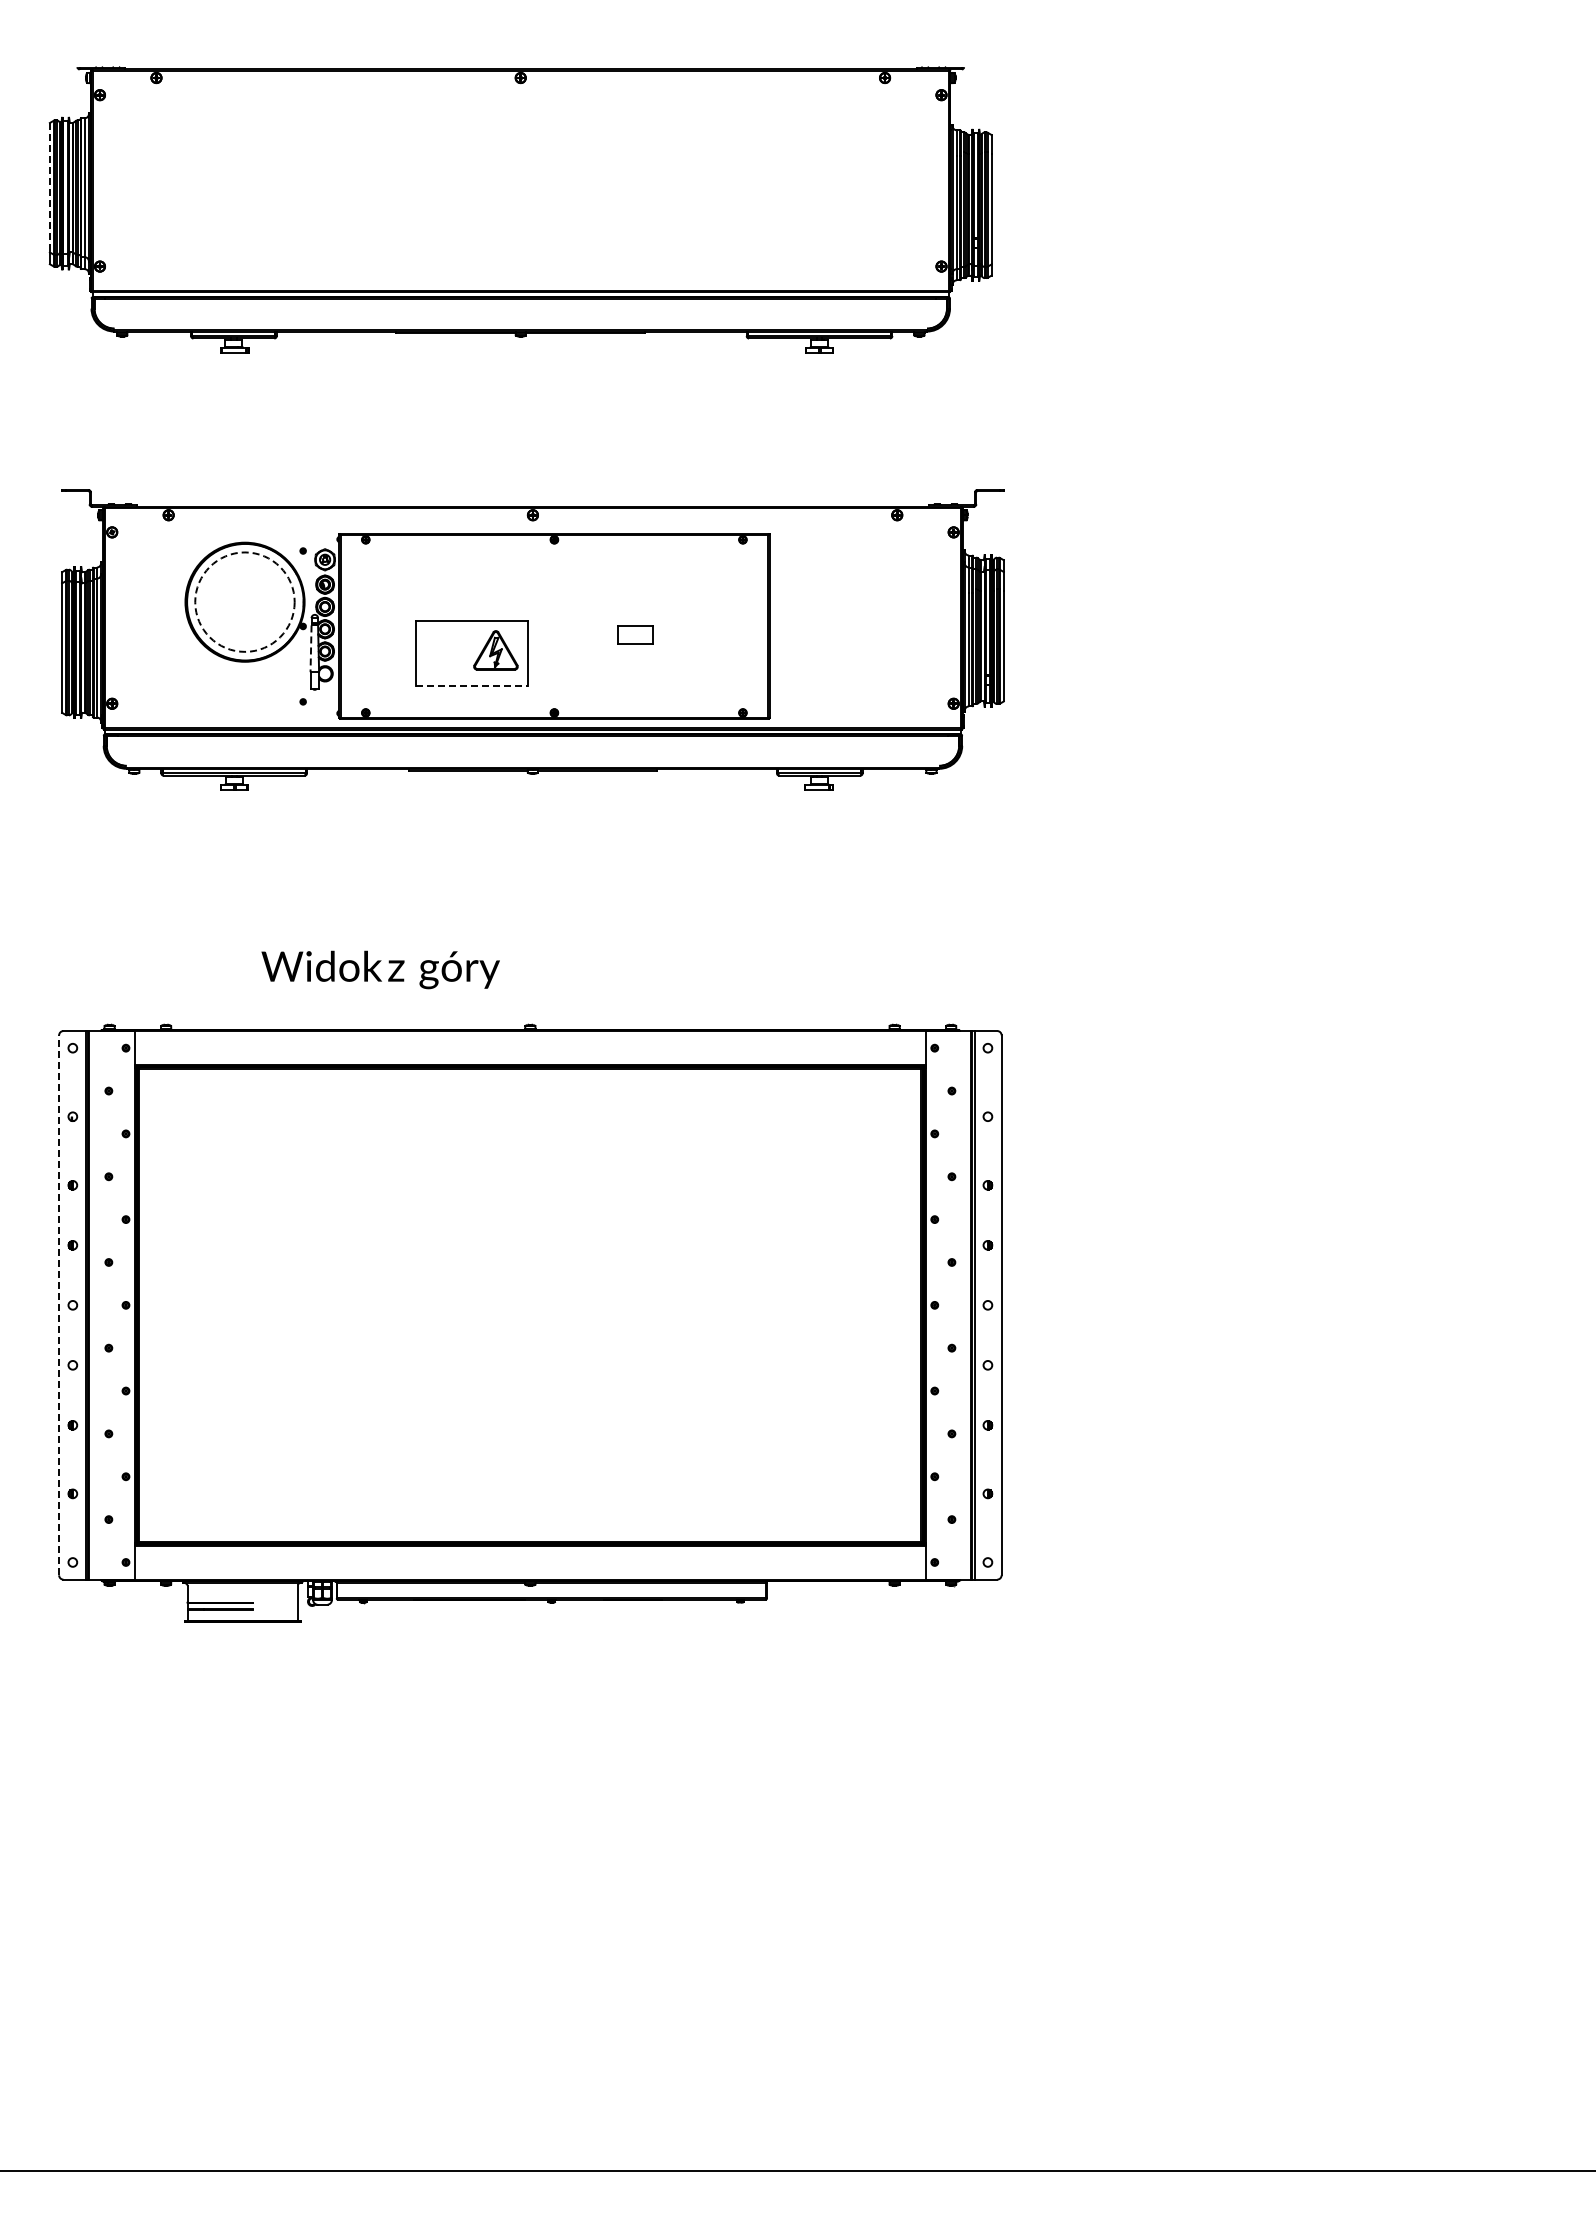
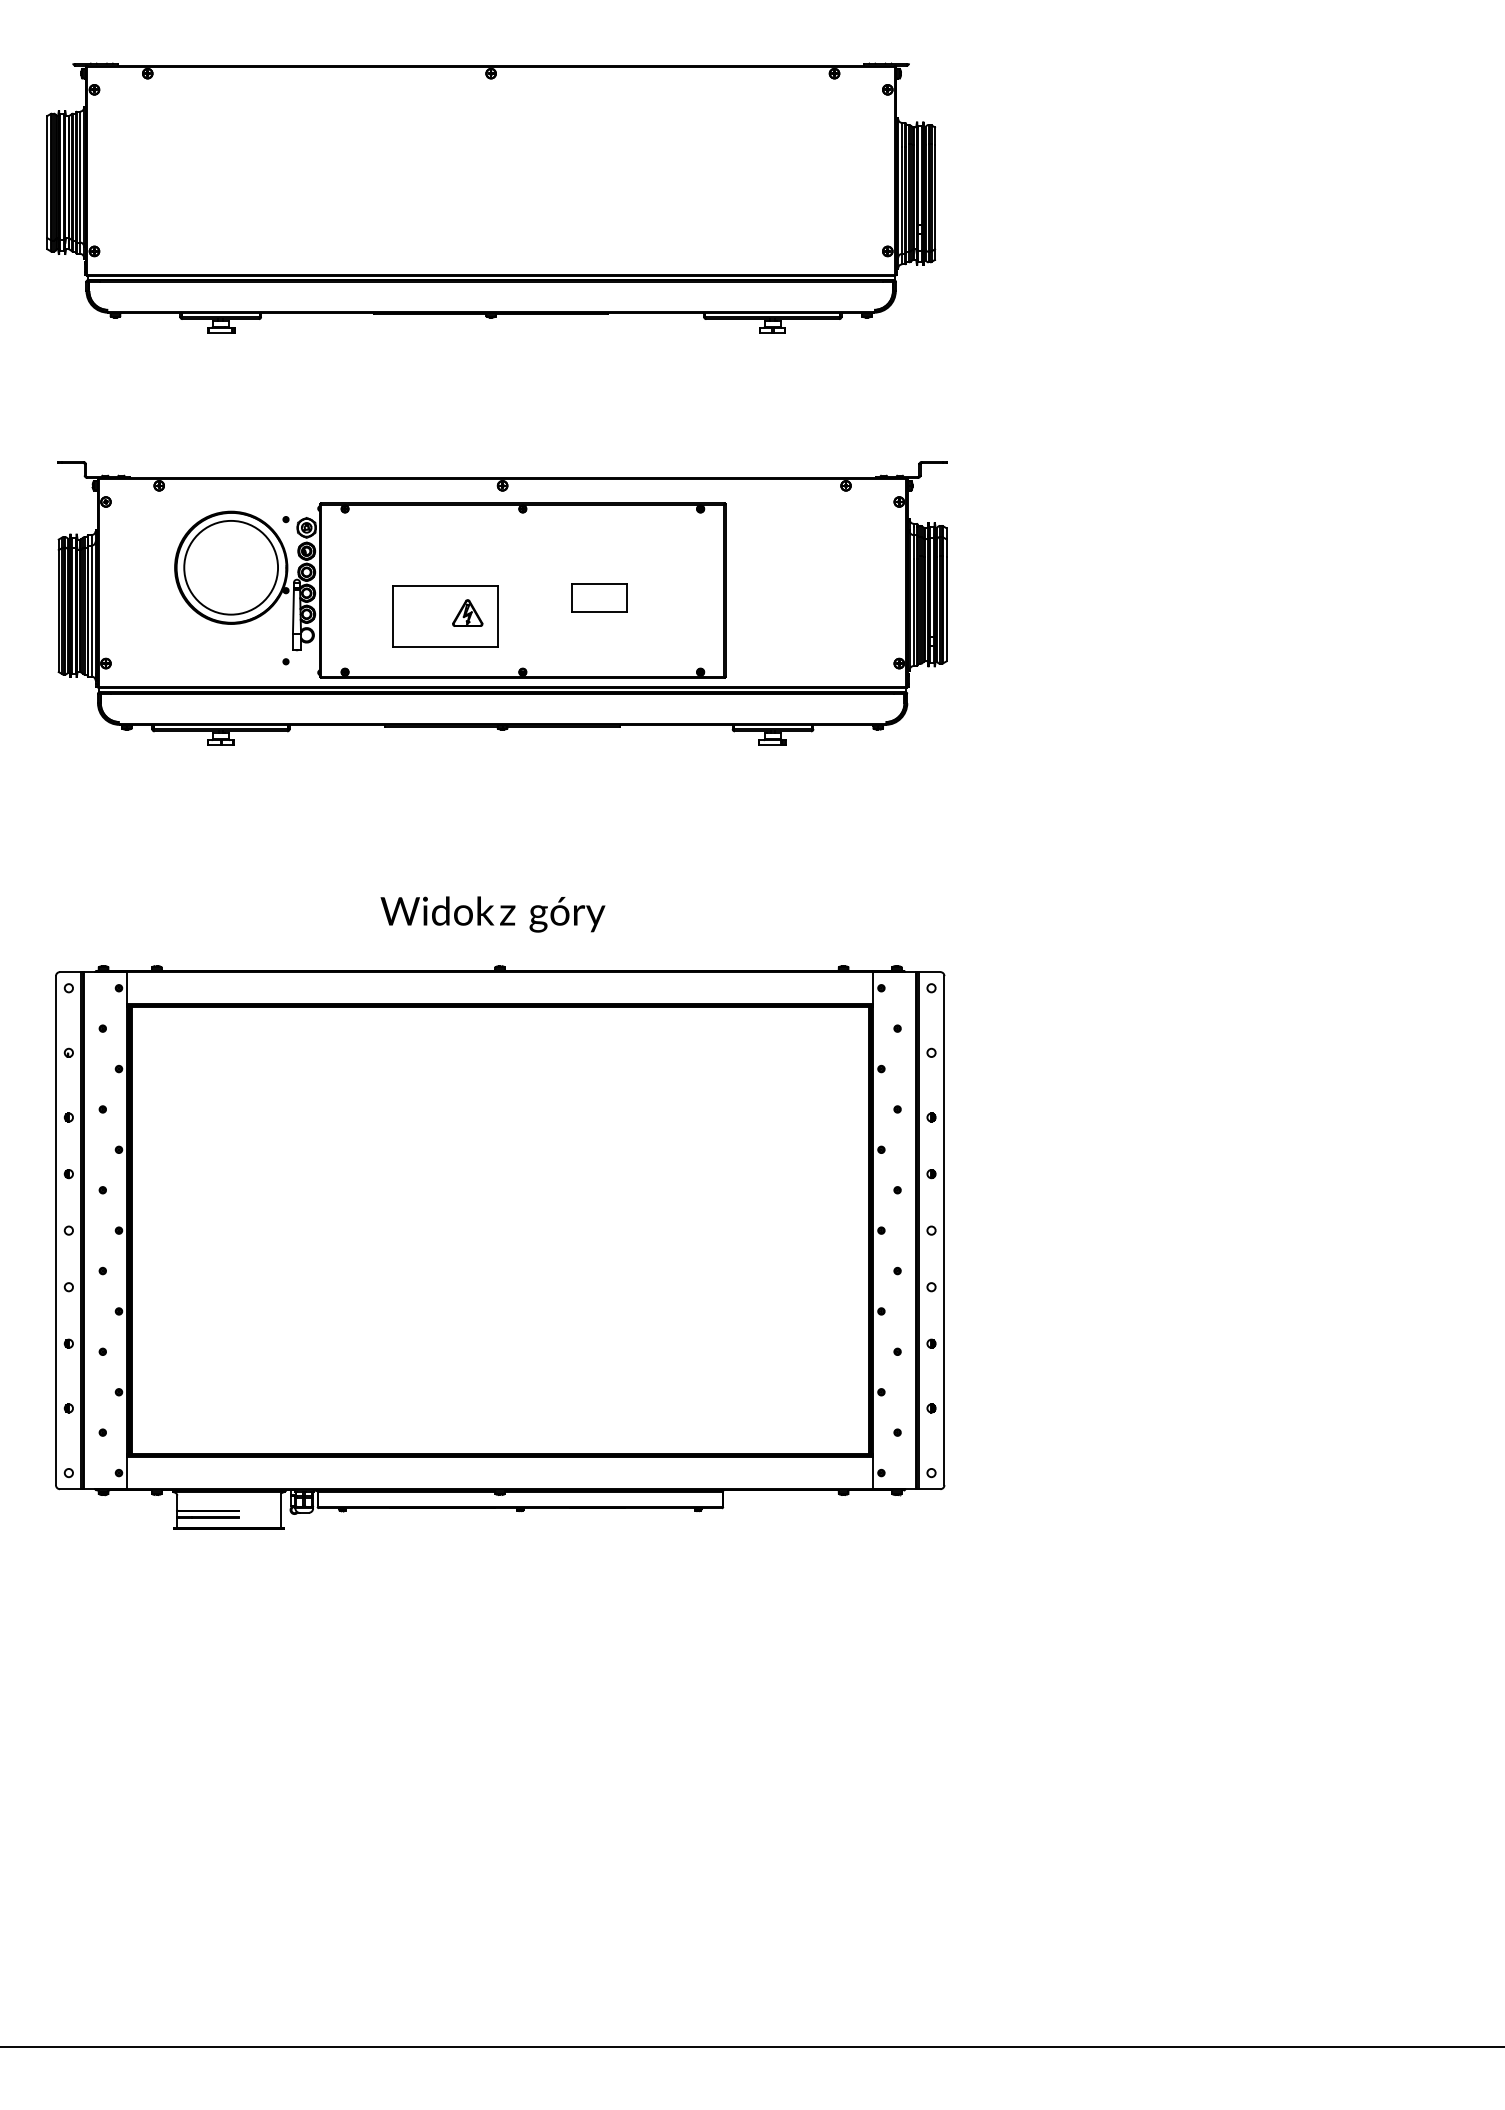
line: (49, 187) -> (46, 176), dashed -> solid
circle: (244, 601) -> (230, 567), dashed -> solid
part: (635, 634) -> (599, 598), size x1.67
line: (311, 649) -> (293, 612), dashed -> solid
part: (495, 649) -> (467, 612), size x0.71
line: (472, 686) -> (445, 647), dashed -> solid
text: (380, 969) -> (492, 914), moved
line: (59, 1305) -> (56, 1230), dashed -> solid

